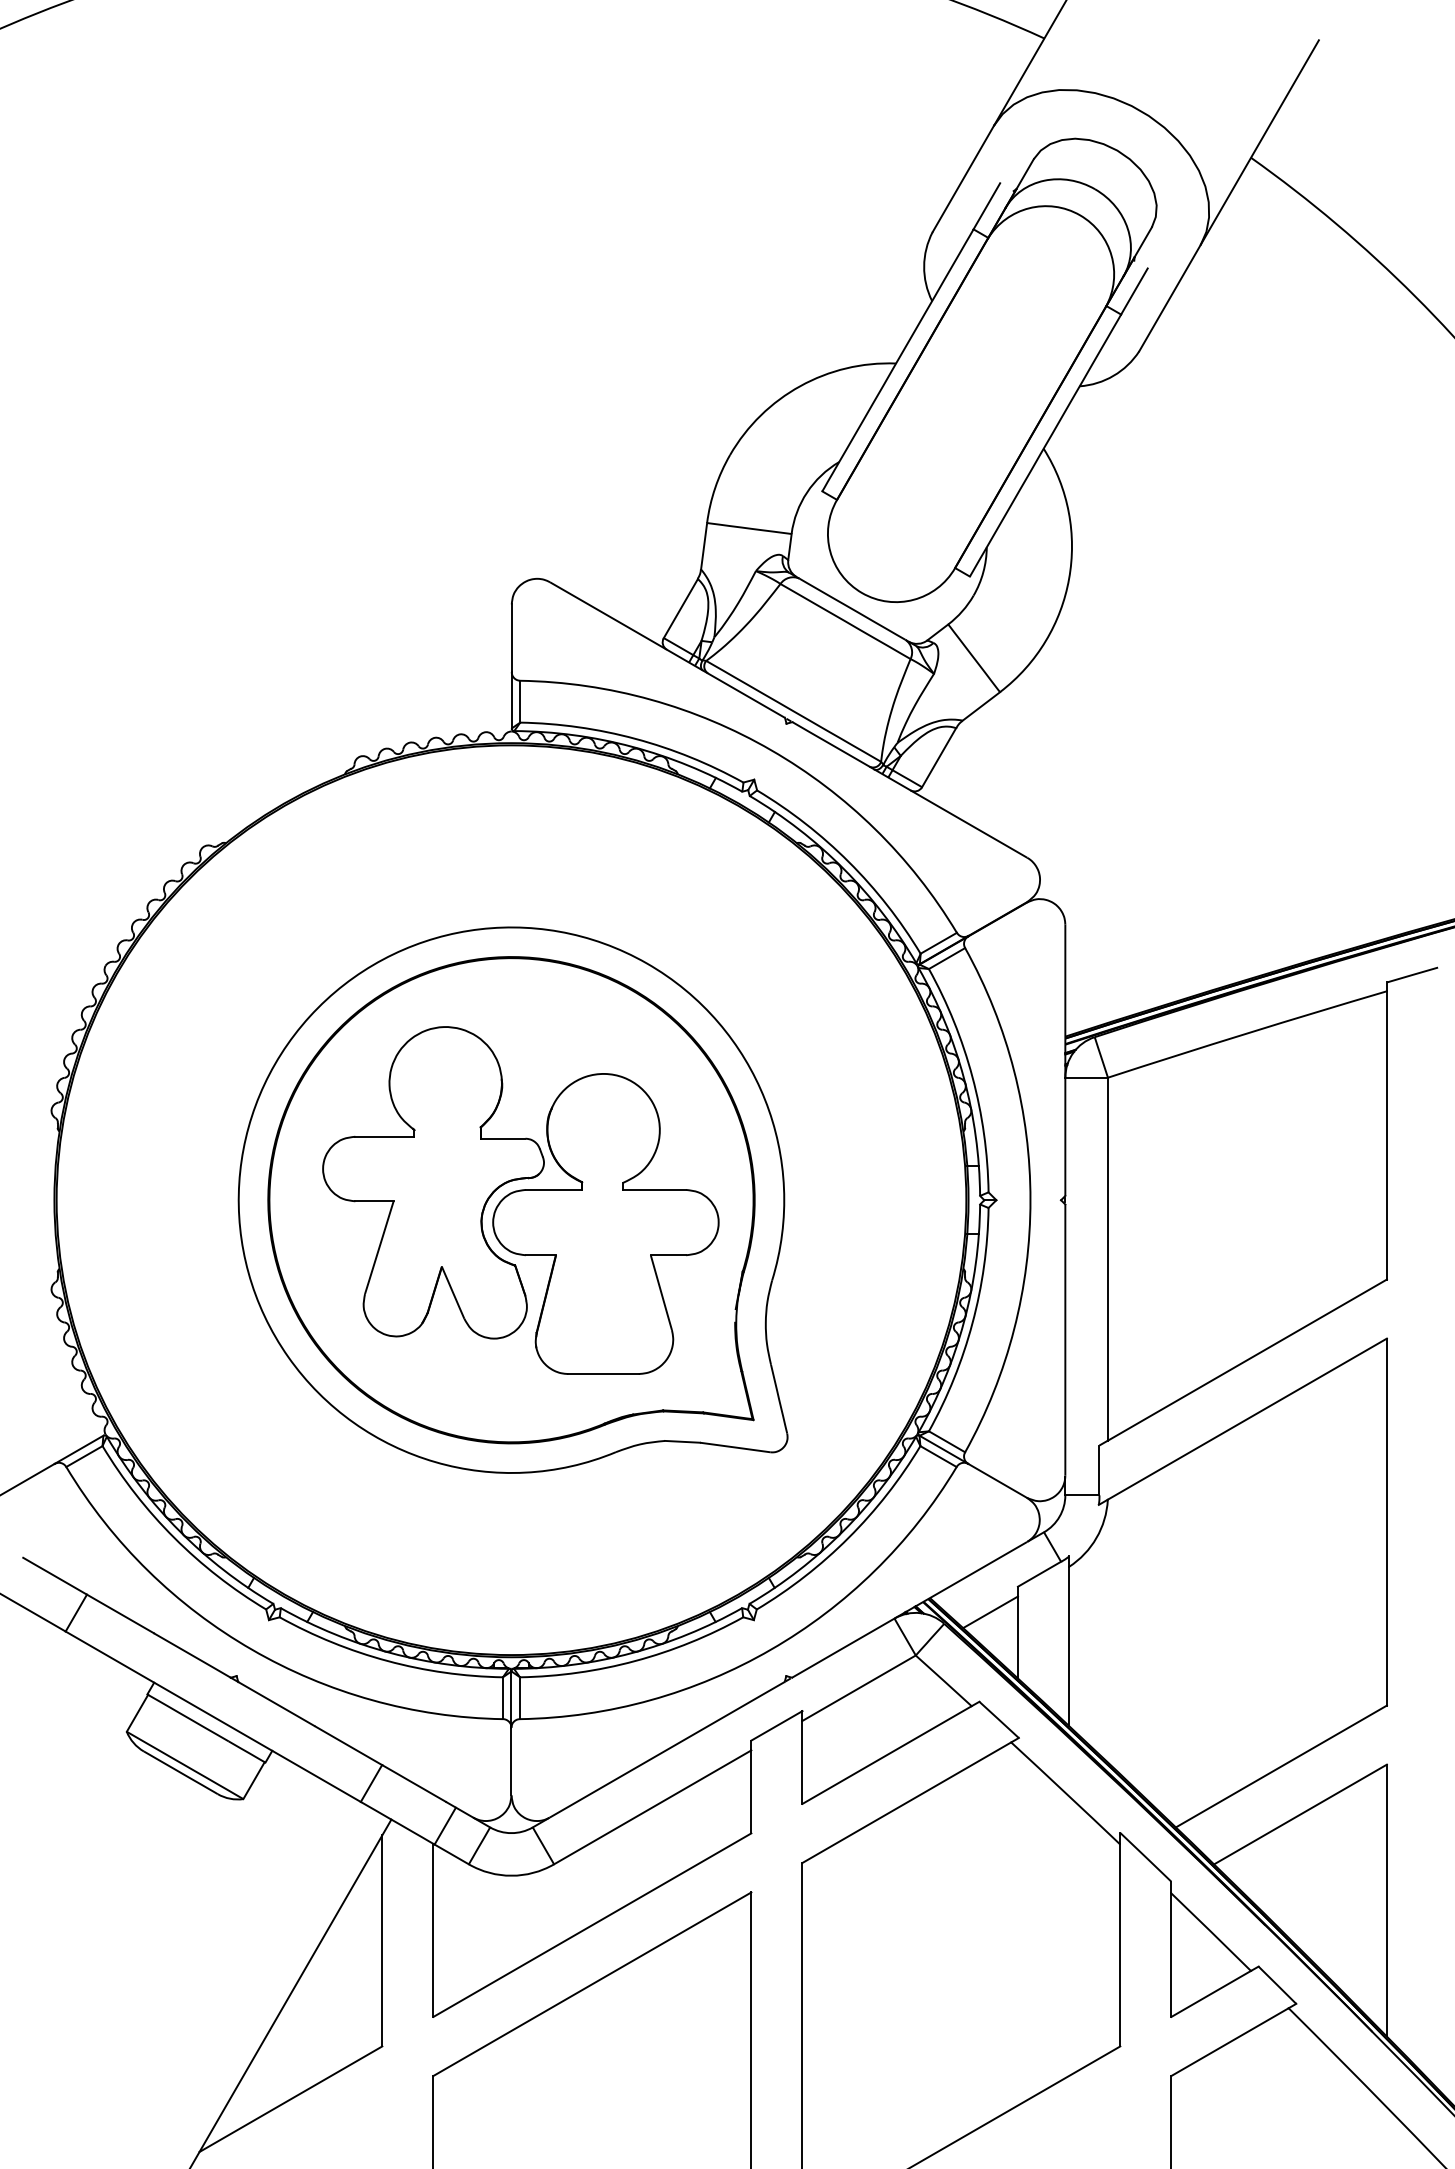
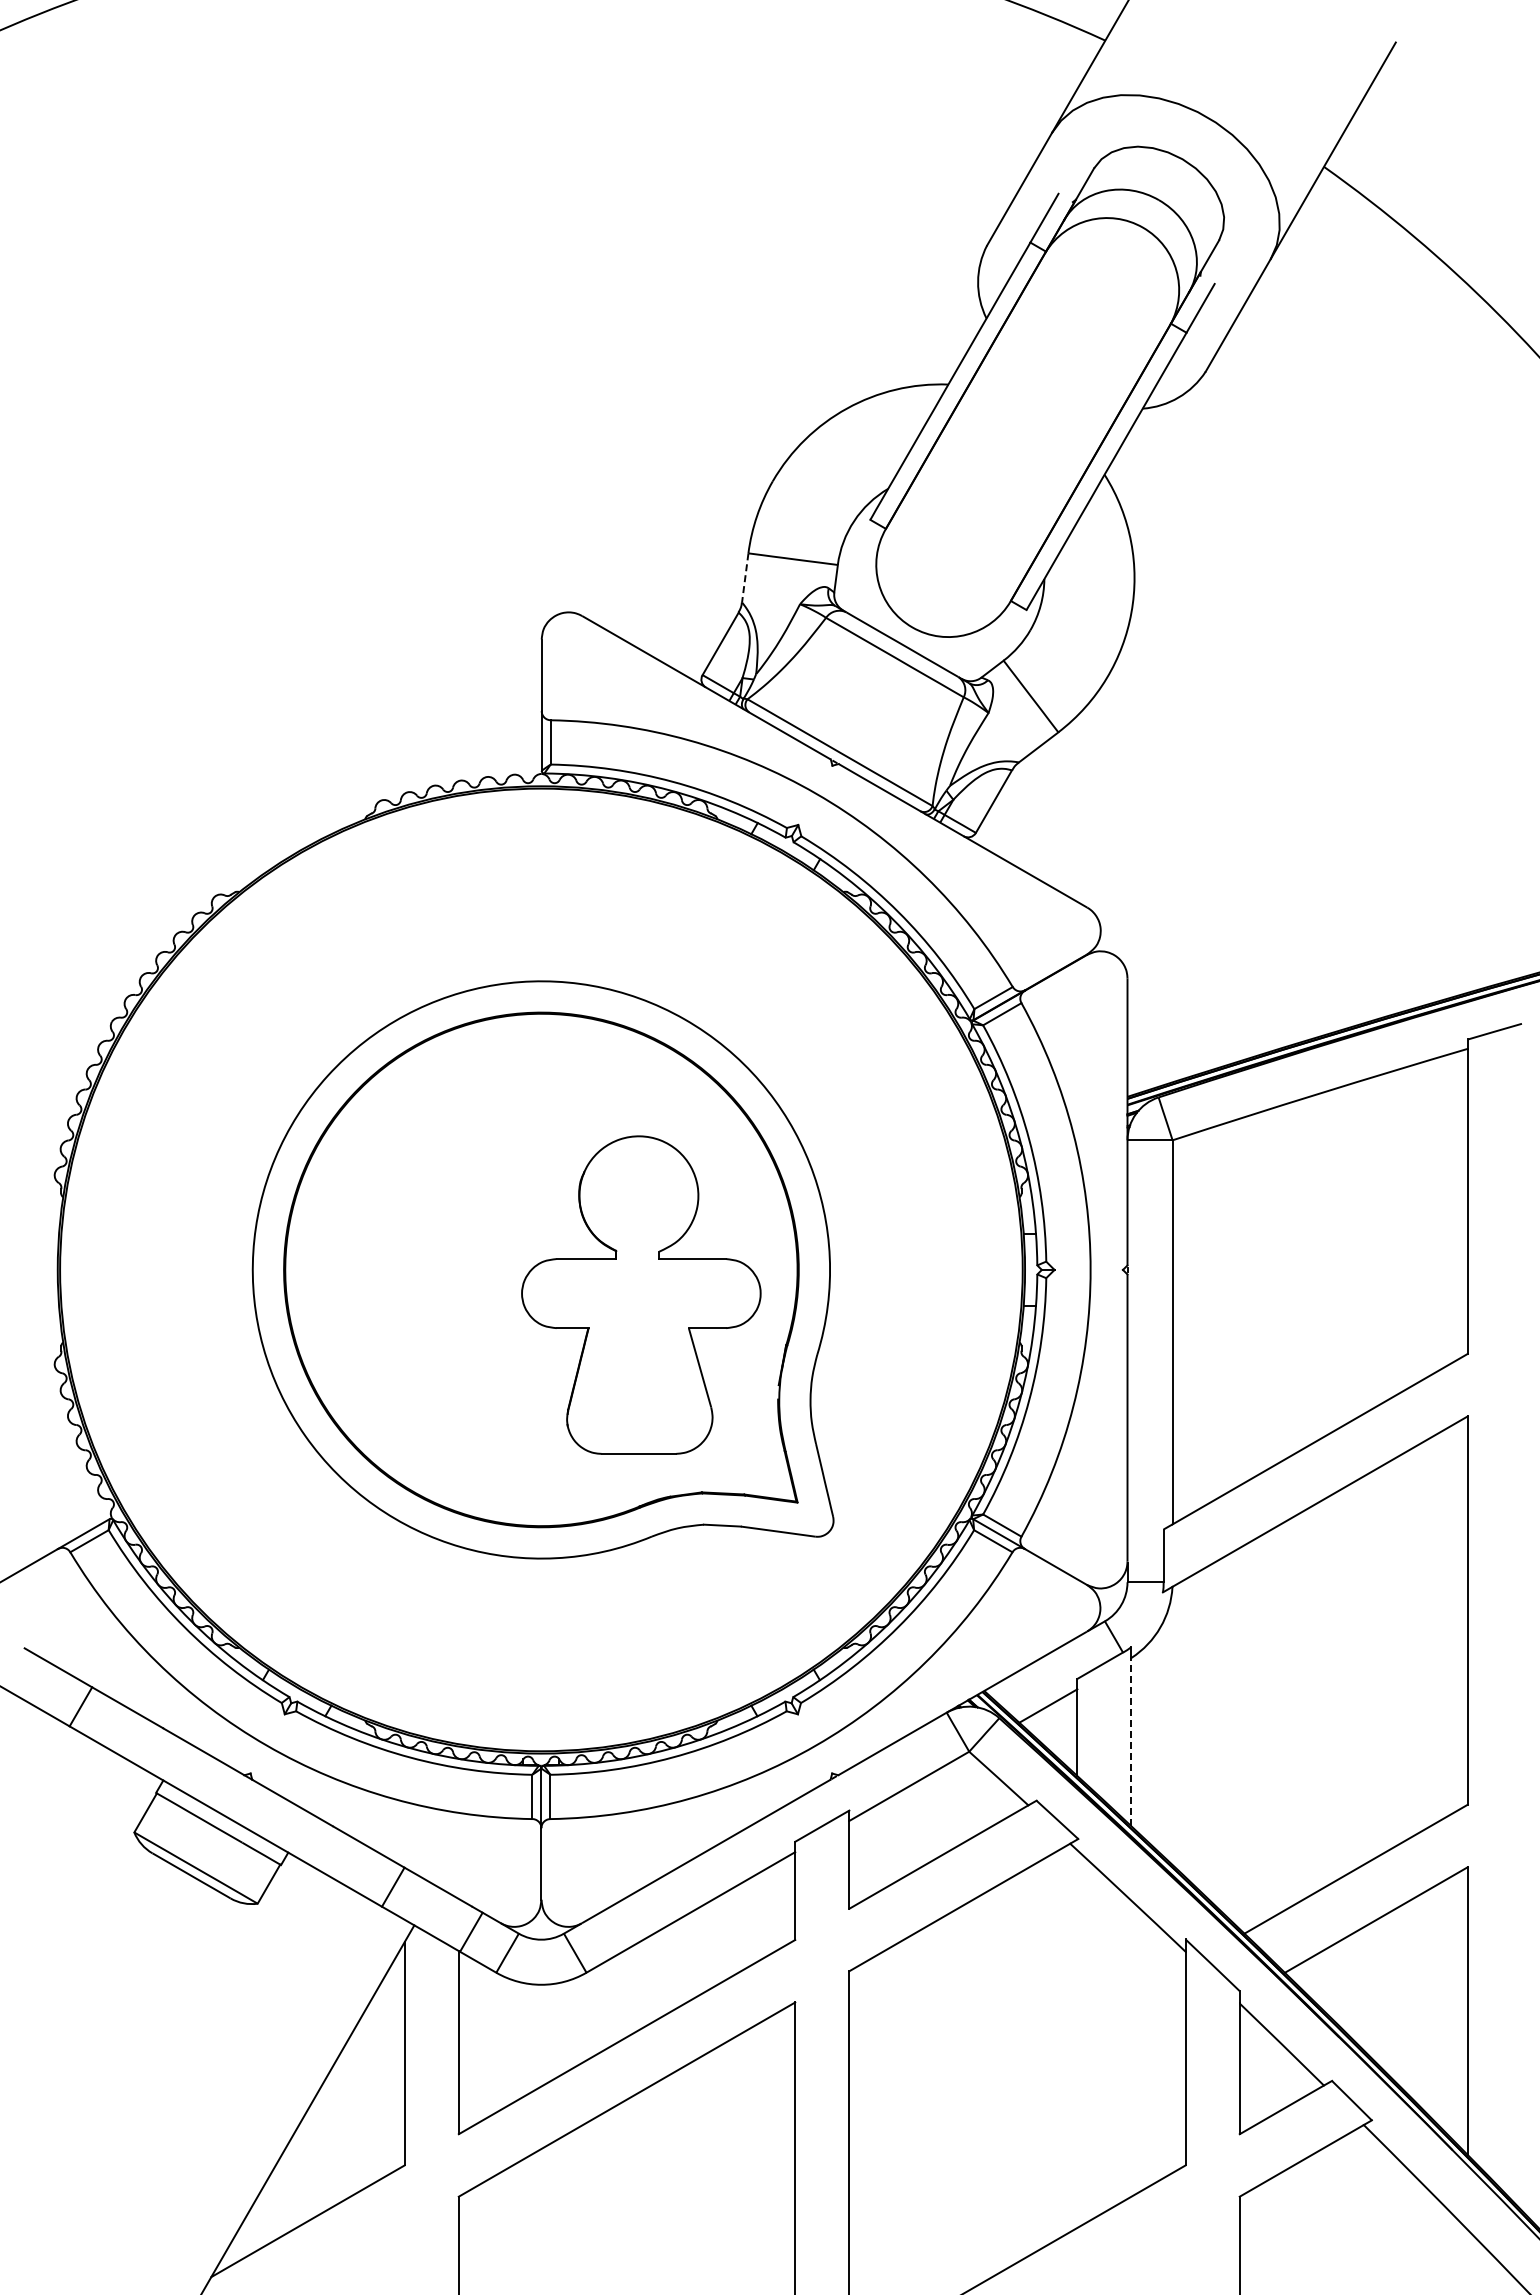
line: (704, 546) -> (745, 578), solid -> dashed
part: (433, 1182) -> (458, 1251), removed
line: (1069, 1645) -> (1131, 1741), solid -> dashed

